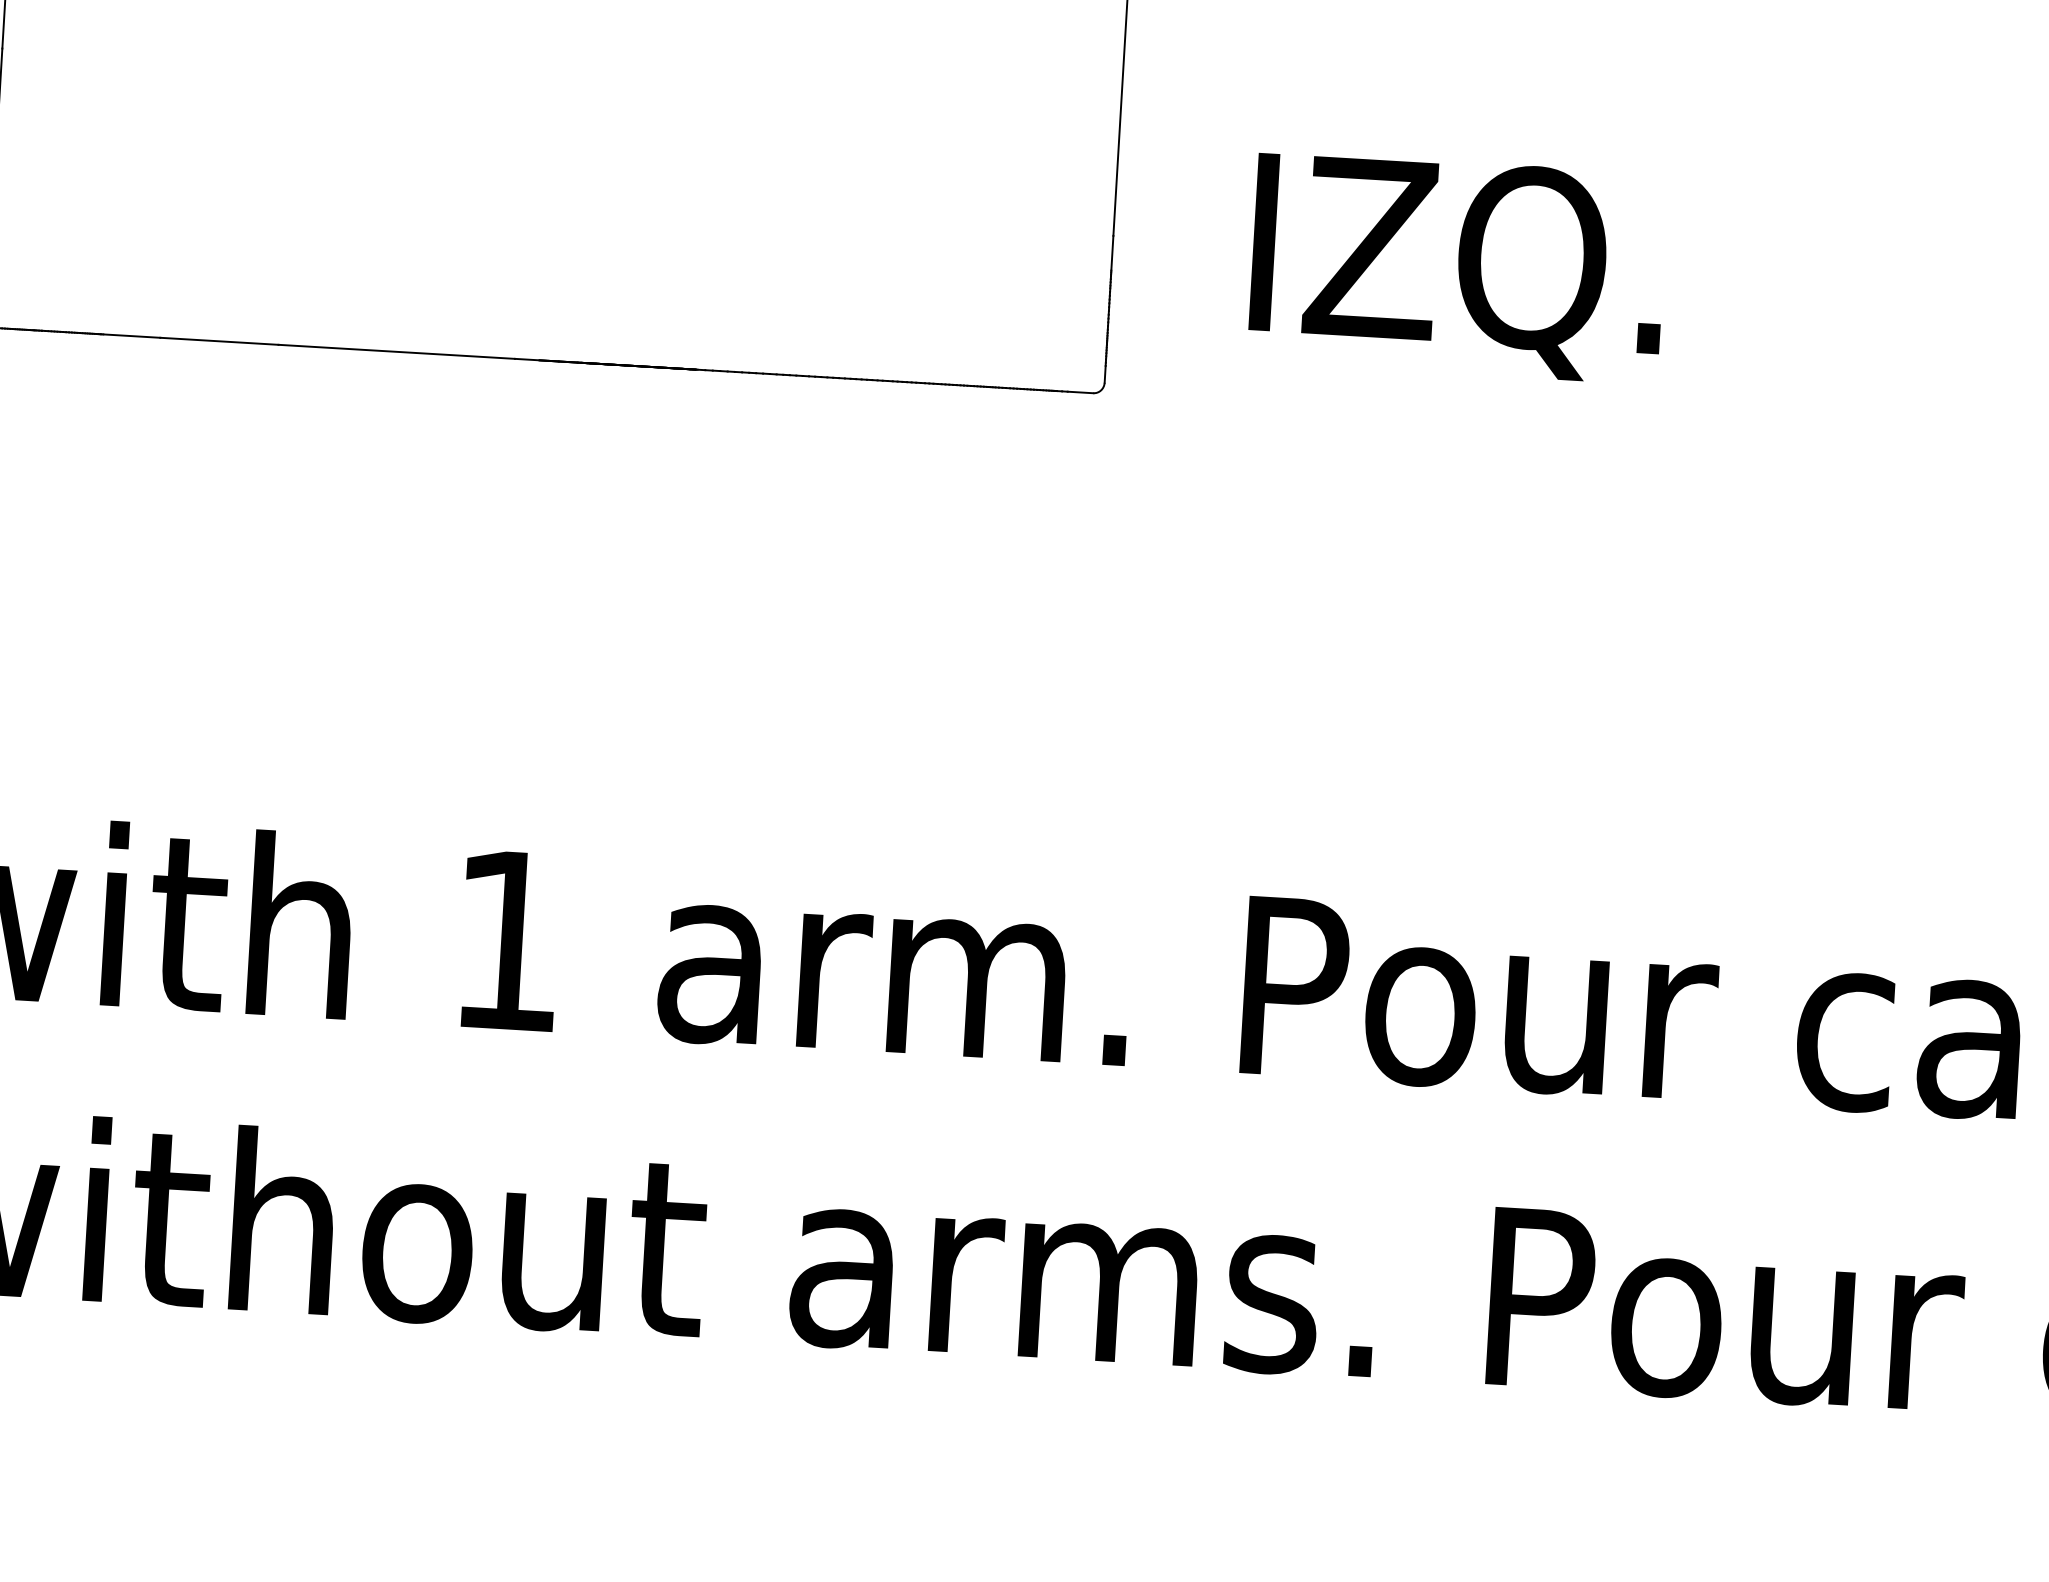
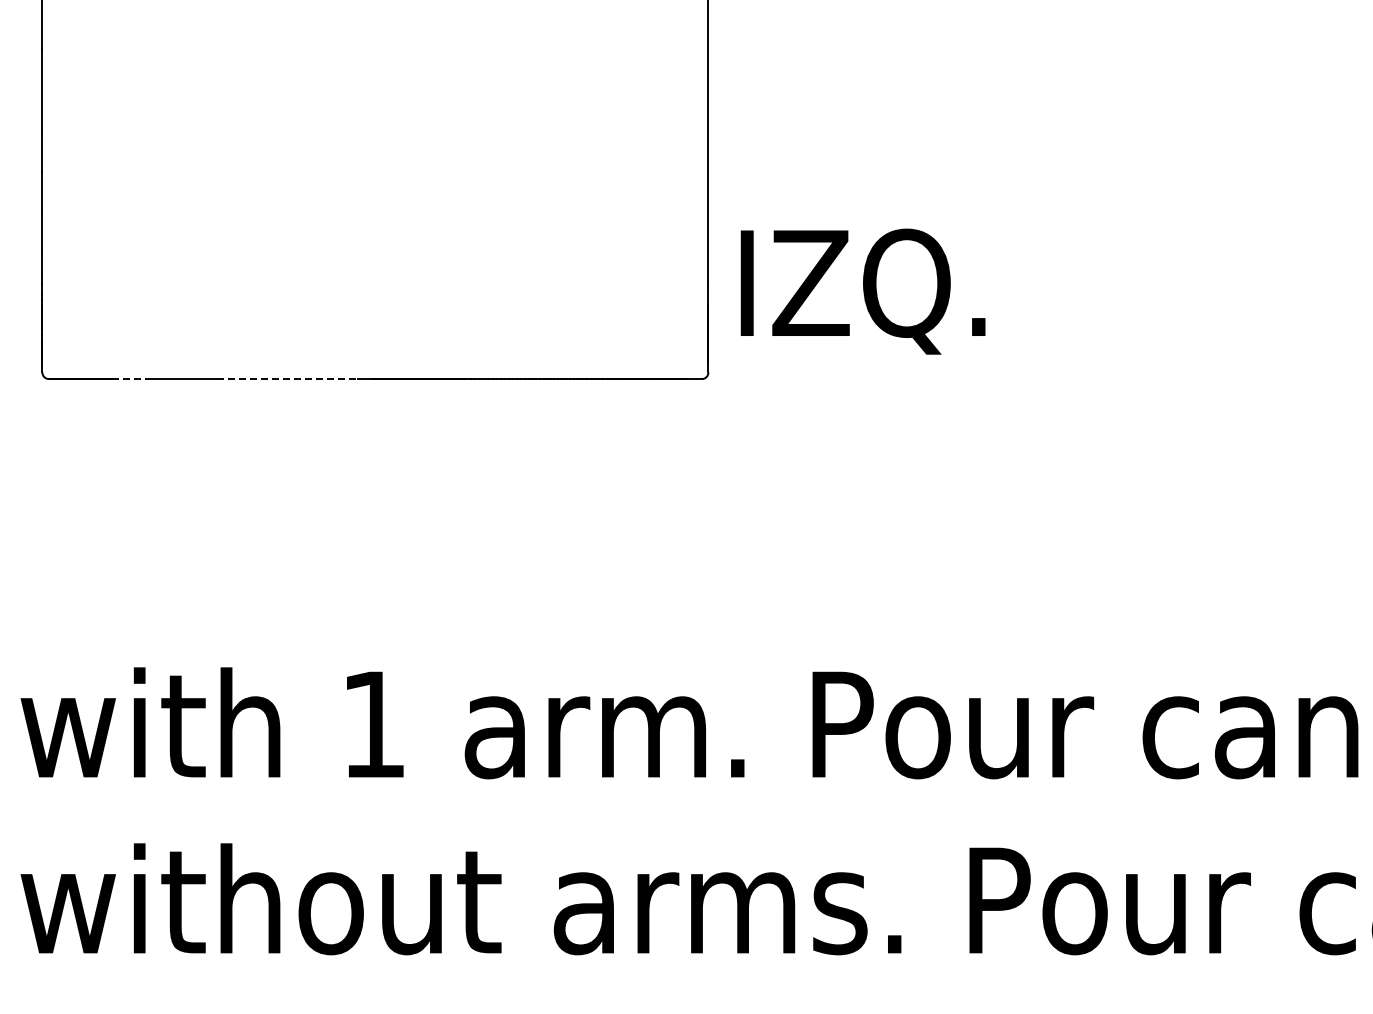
text: (1456, 267) -> (862, 291), moved
line: (132, 336) -> (129, 379), solid -> dashed
line: (397, 352) -> (287, 379), solid -> dashed

